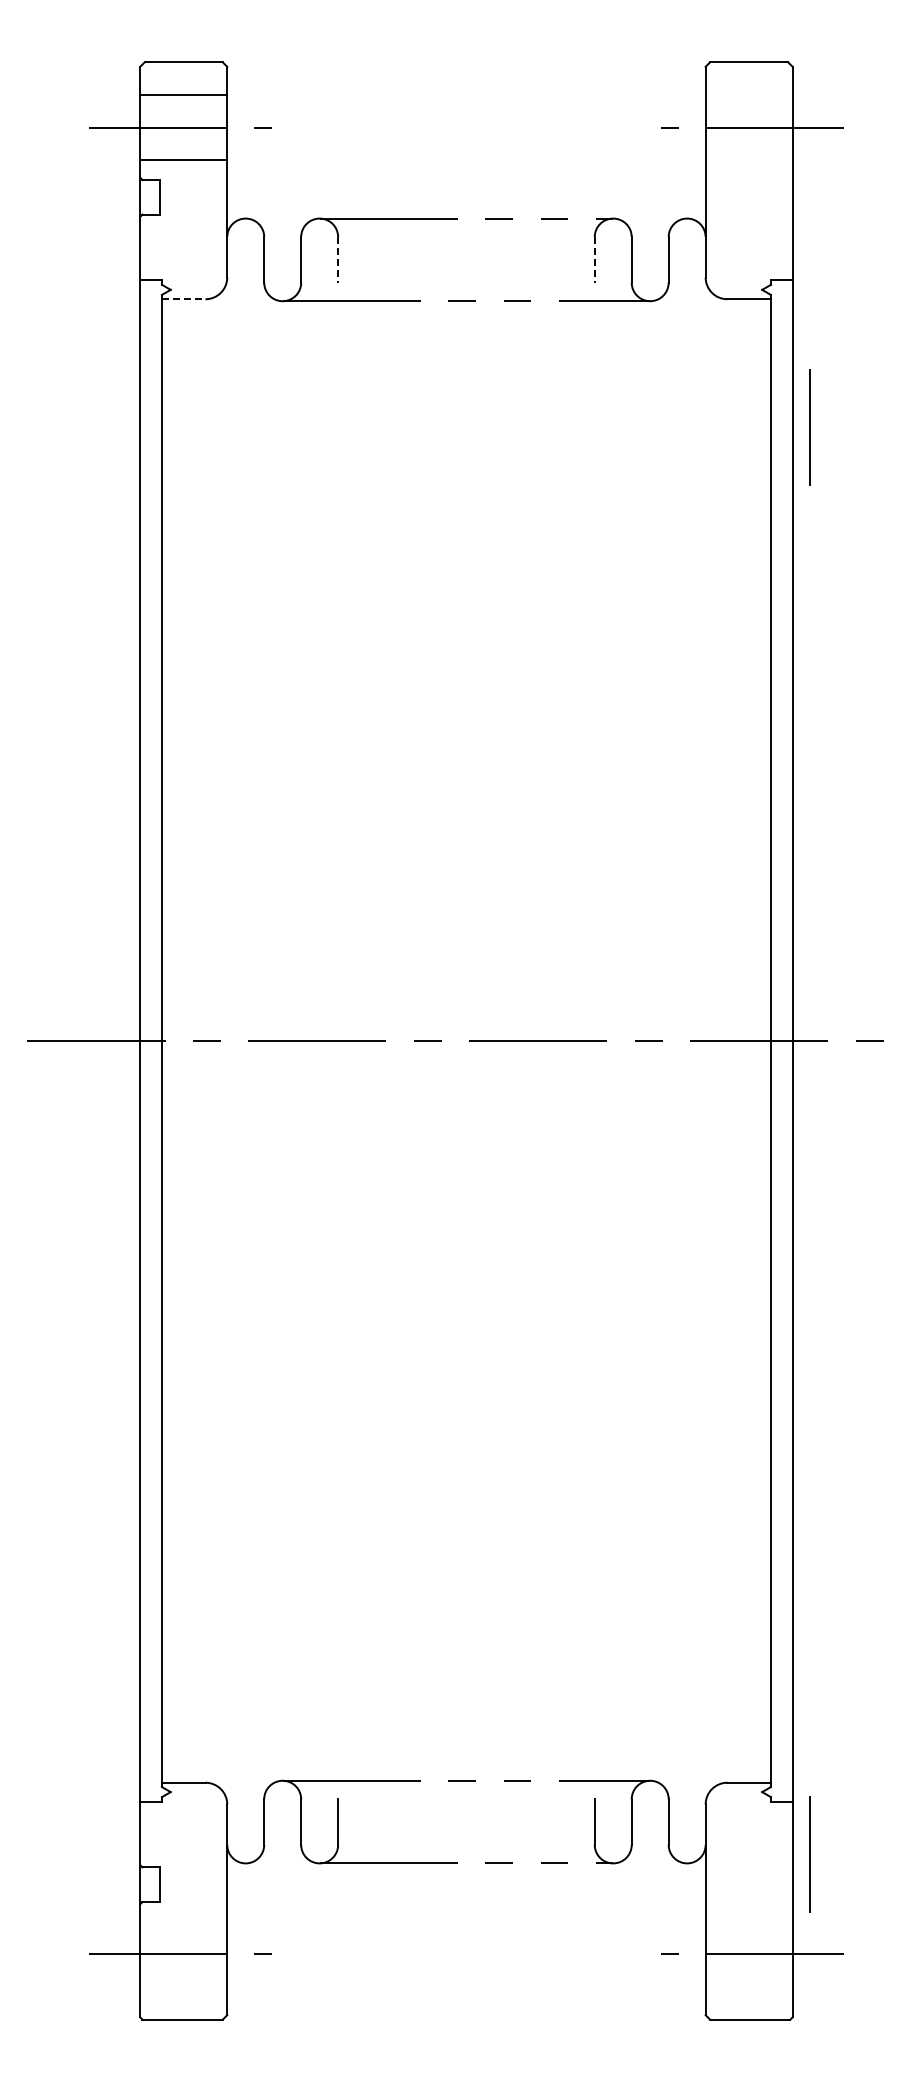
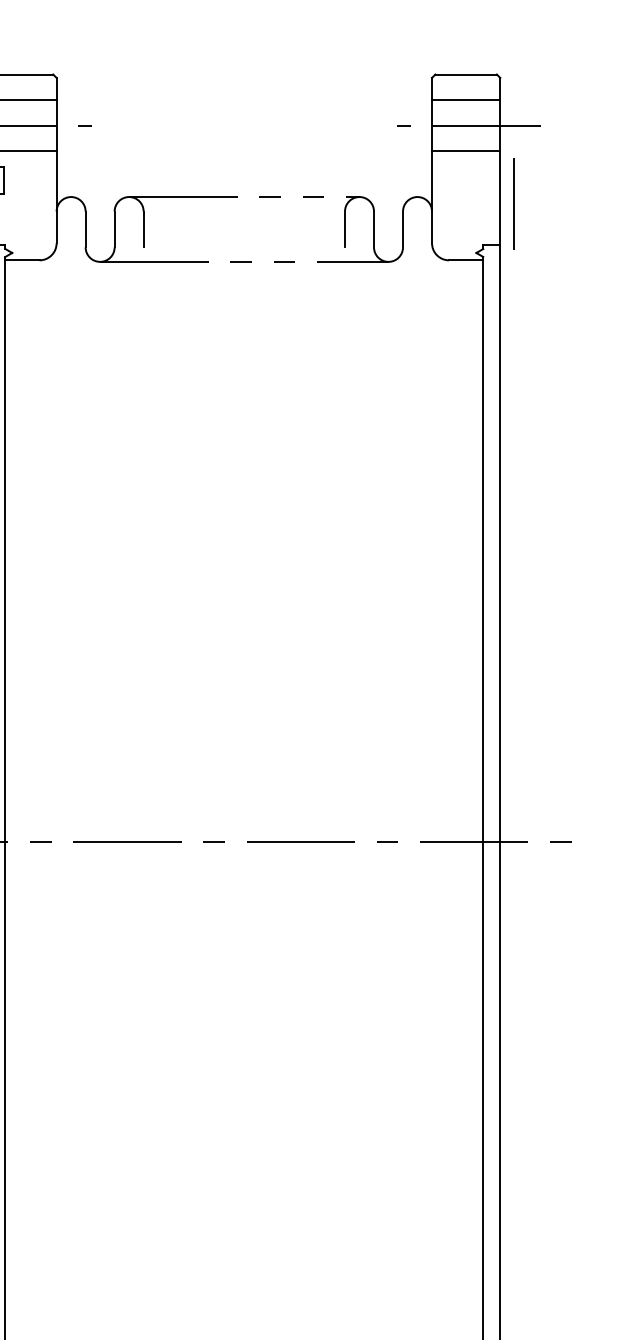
line: (748, 95) -> (465, 100), added
line: (748, 160) -> (465, 151), added
line: (338, 259) -> (143, 229), dashed -> solid
line: (594, 259) -> (344, 229), dashed -> solid
line: (183, 299) -> (22, 260), dashed -> solid
line: (809, 427) -> (513, 204), moved

